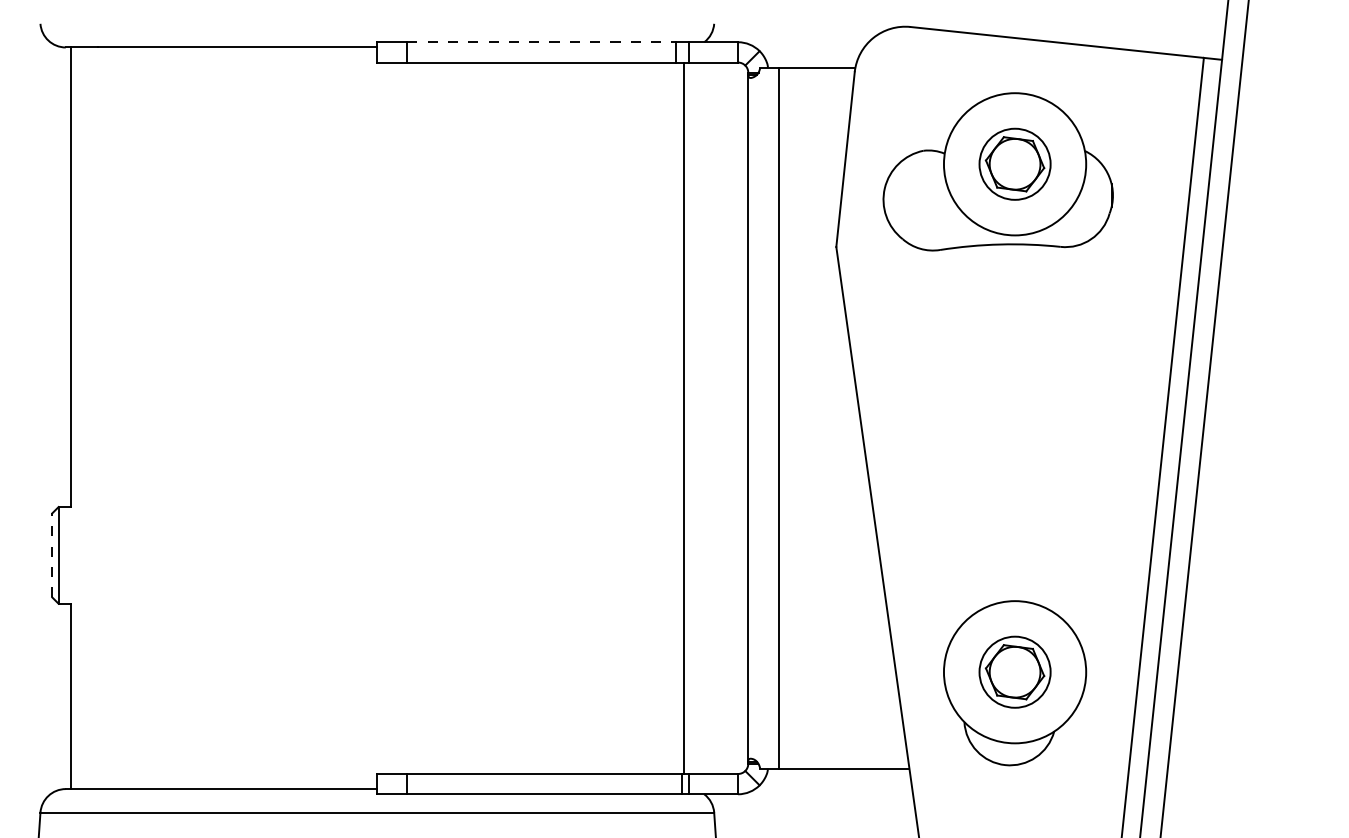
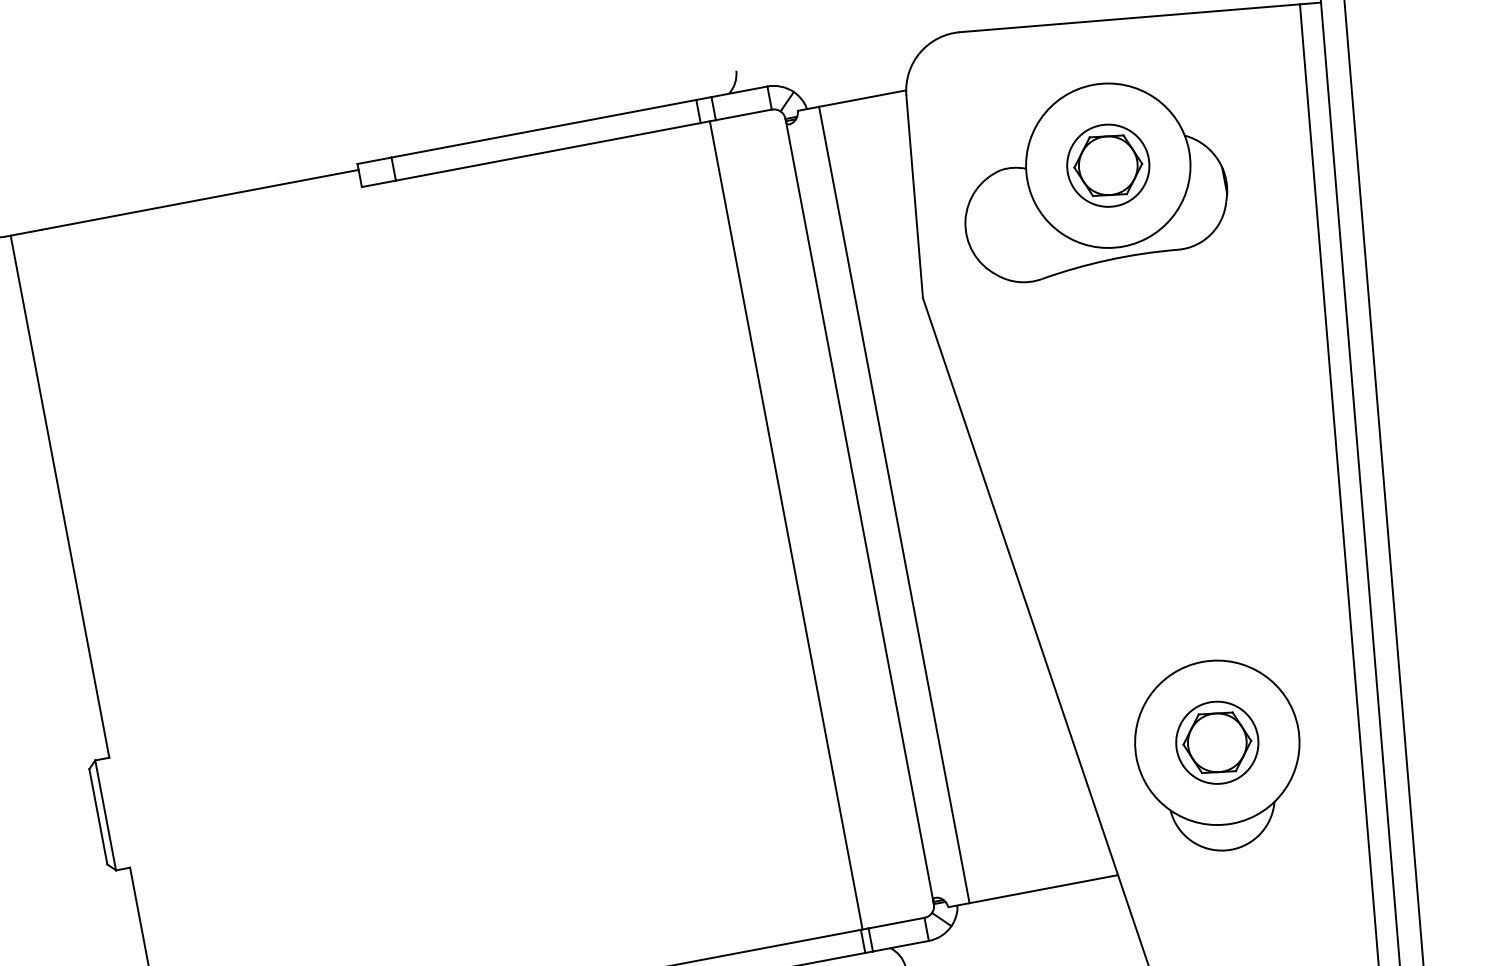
line: (541, 42) -> (544, 129), dashed -> solid
line: (52, 555) -> (98, 816), dashed -> solid

